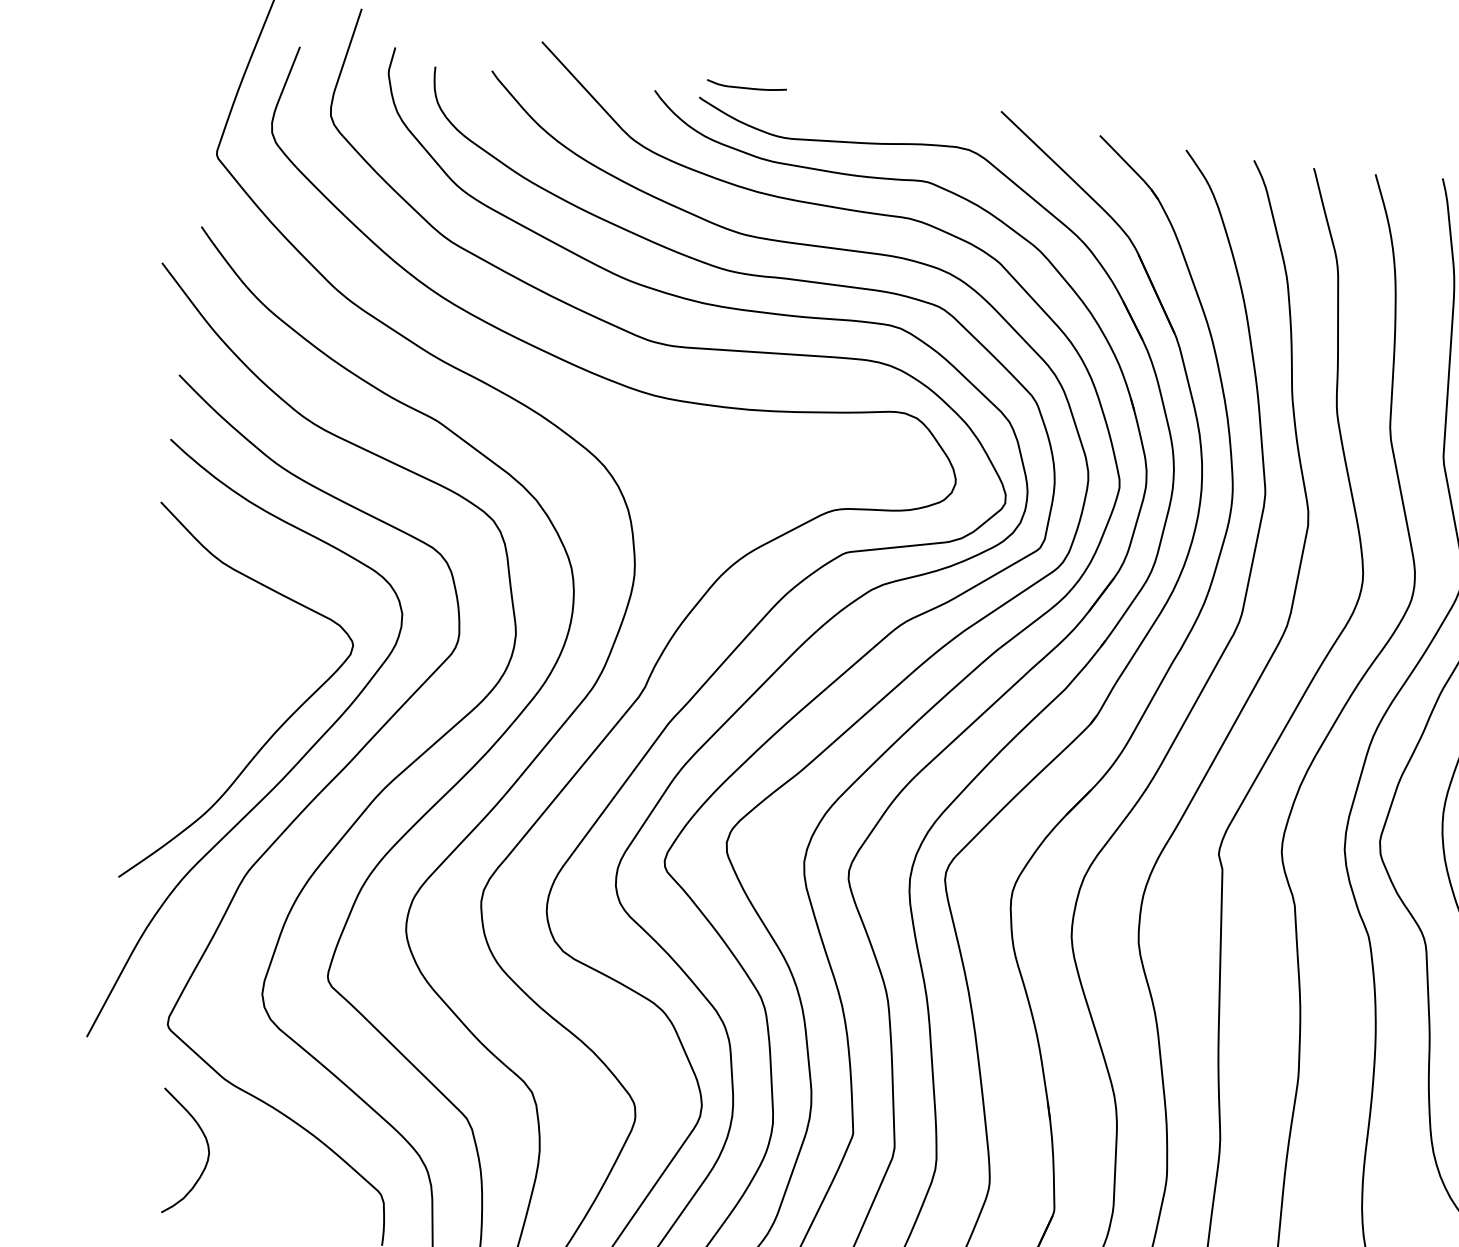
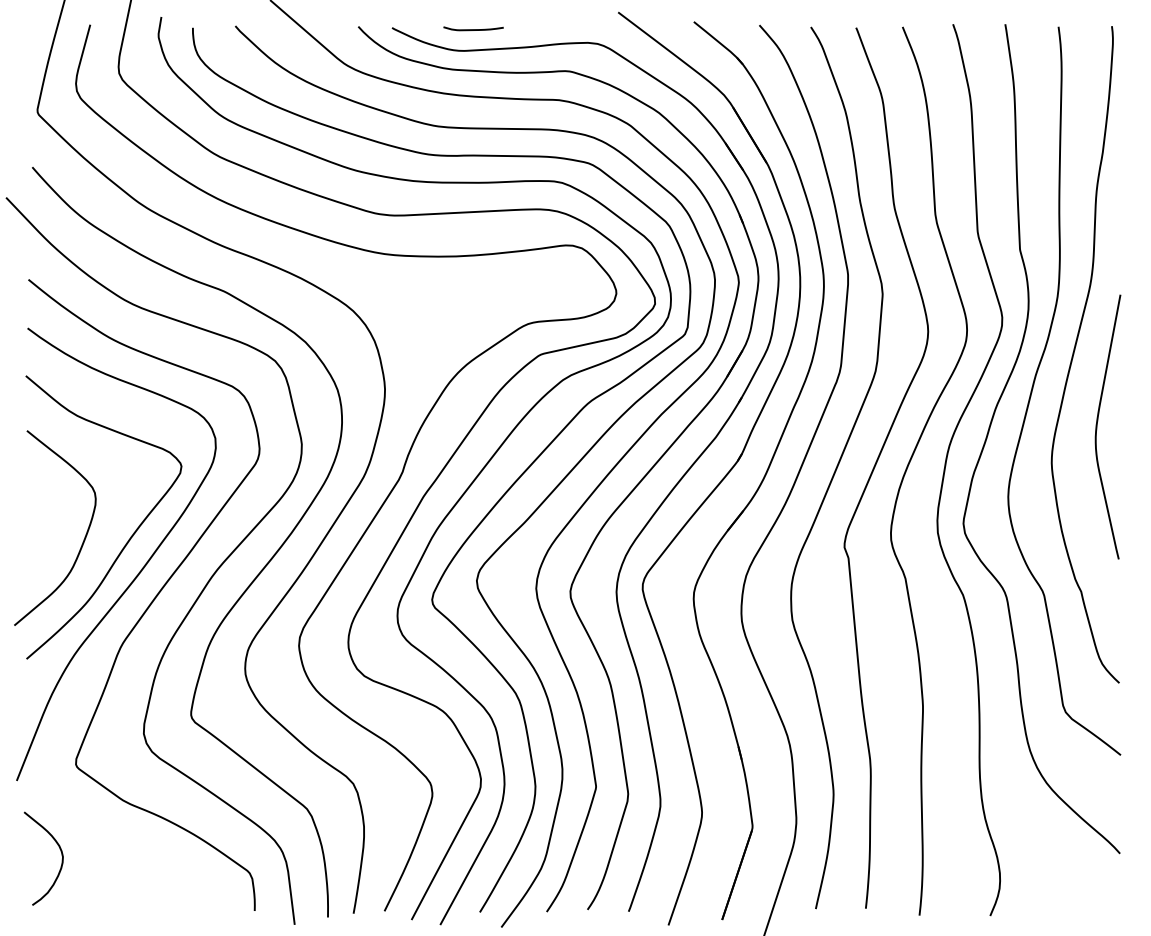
curve: (746, 87) -> (473, 29), moved
curve: (213, 723) -> (84, 536), added
curve: (206, 1156) -> (61, 859), moved

